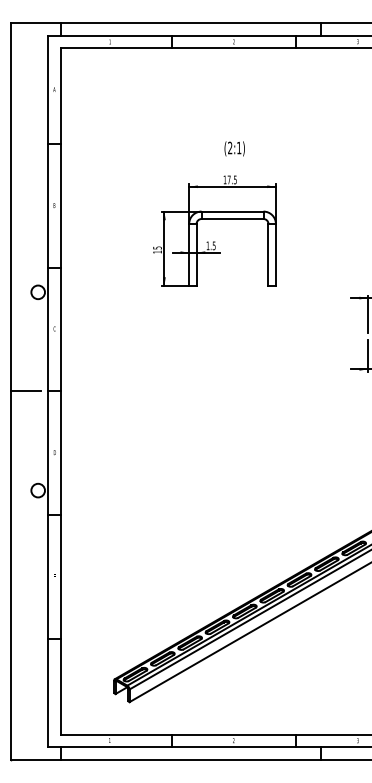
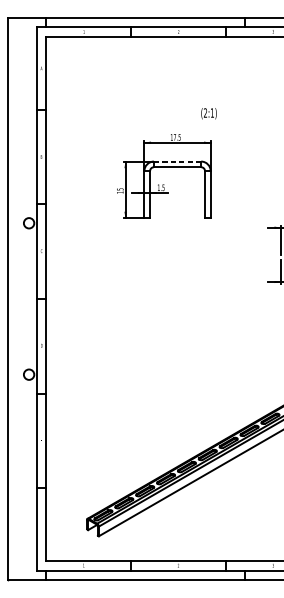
text: (234, 148) -> (208, 113), moved
line: (232, 211) -> (177, 161), solid -> dashed
line: (25, 391) -> (19, 299), removed

